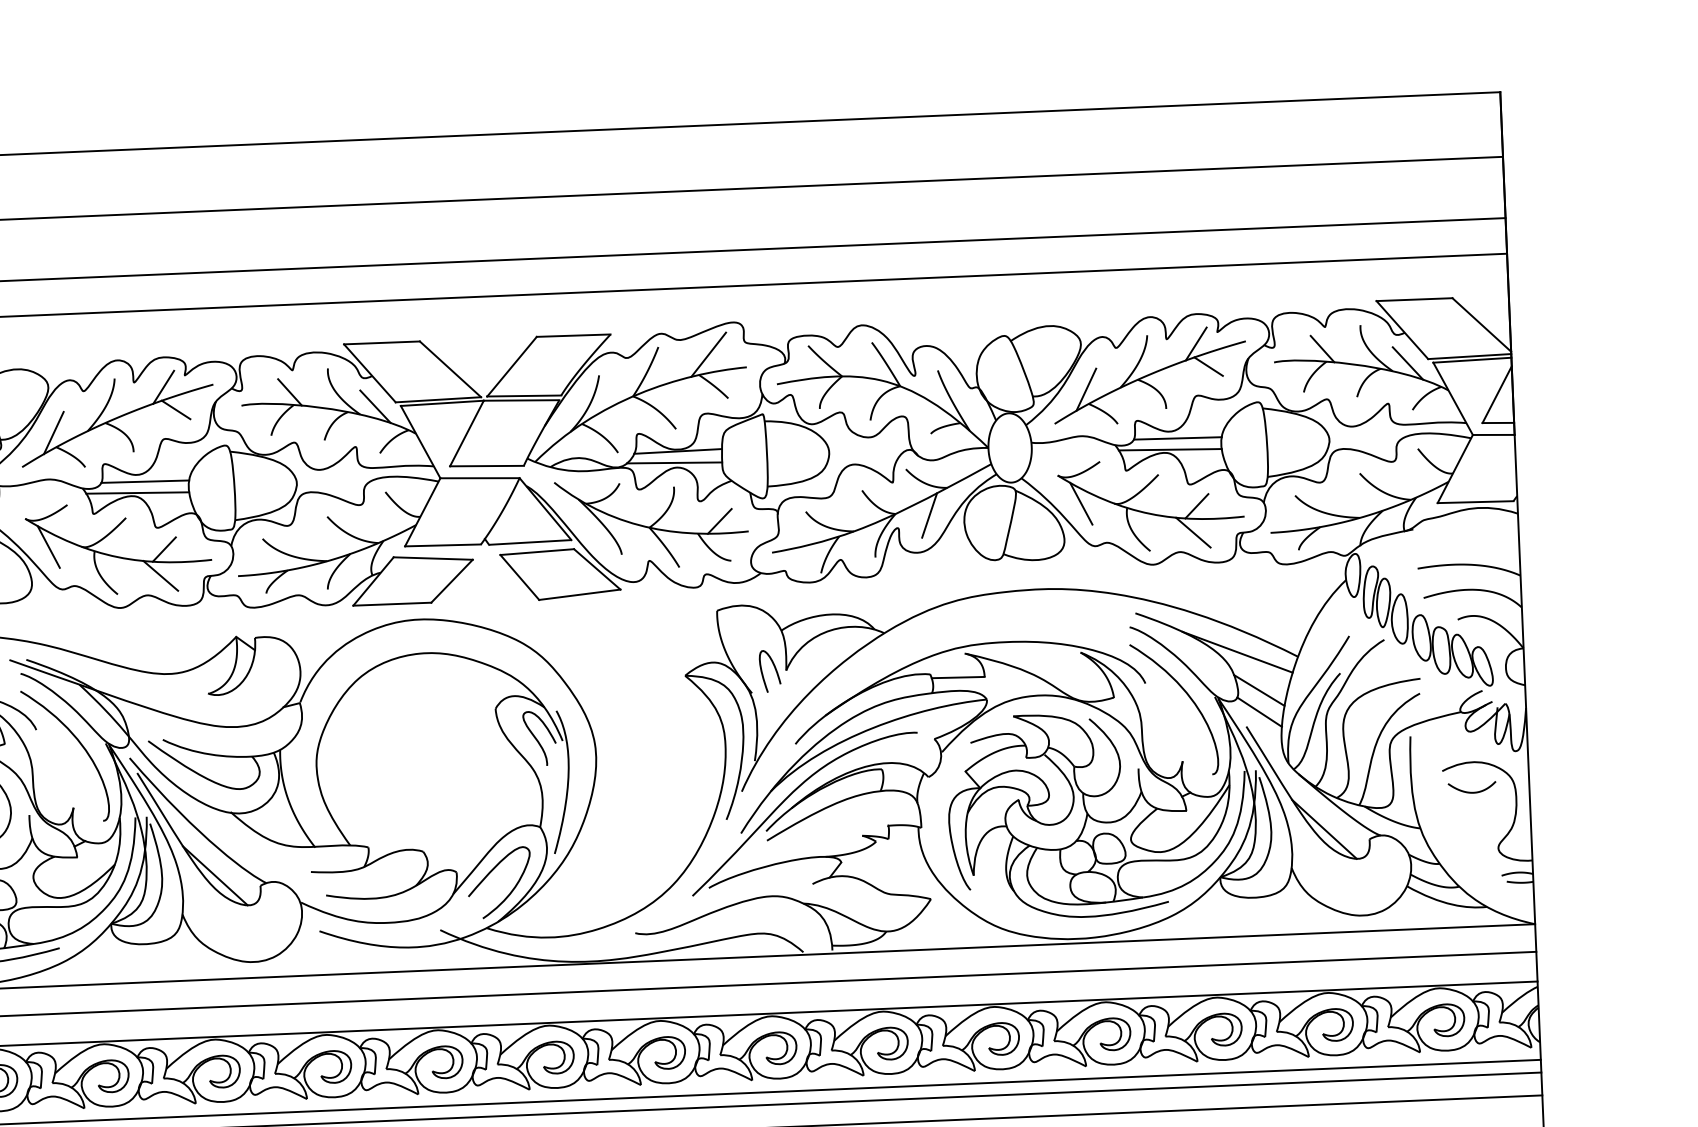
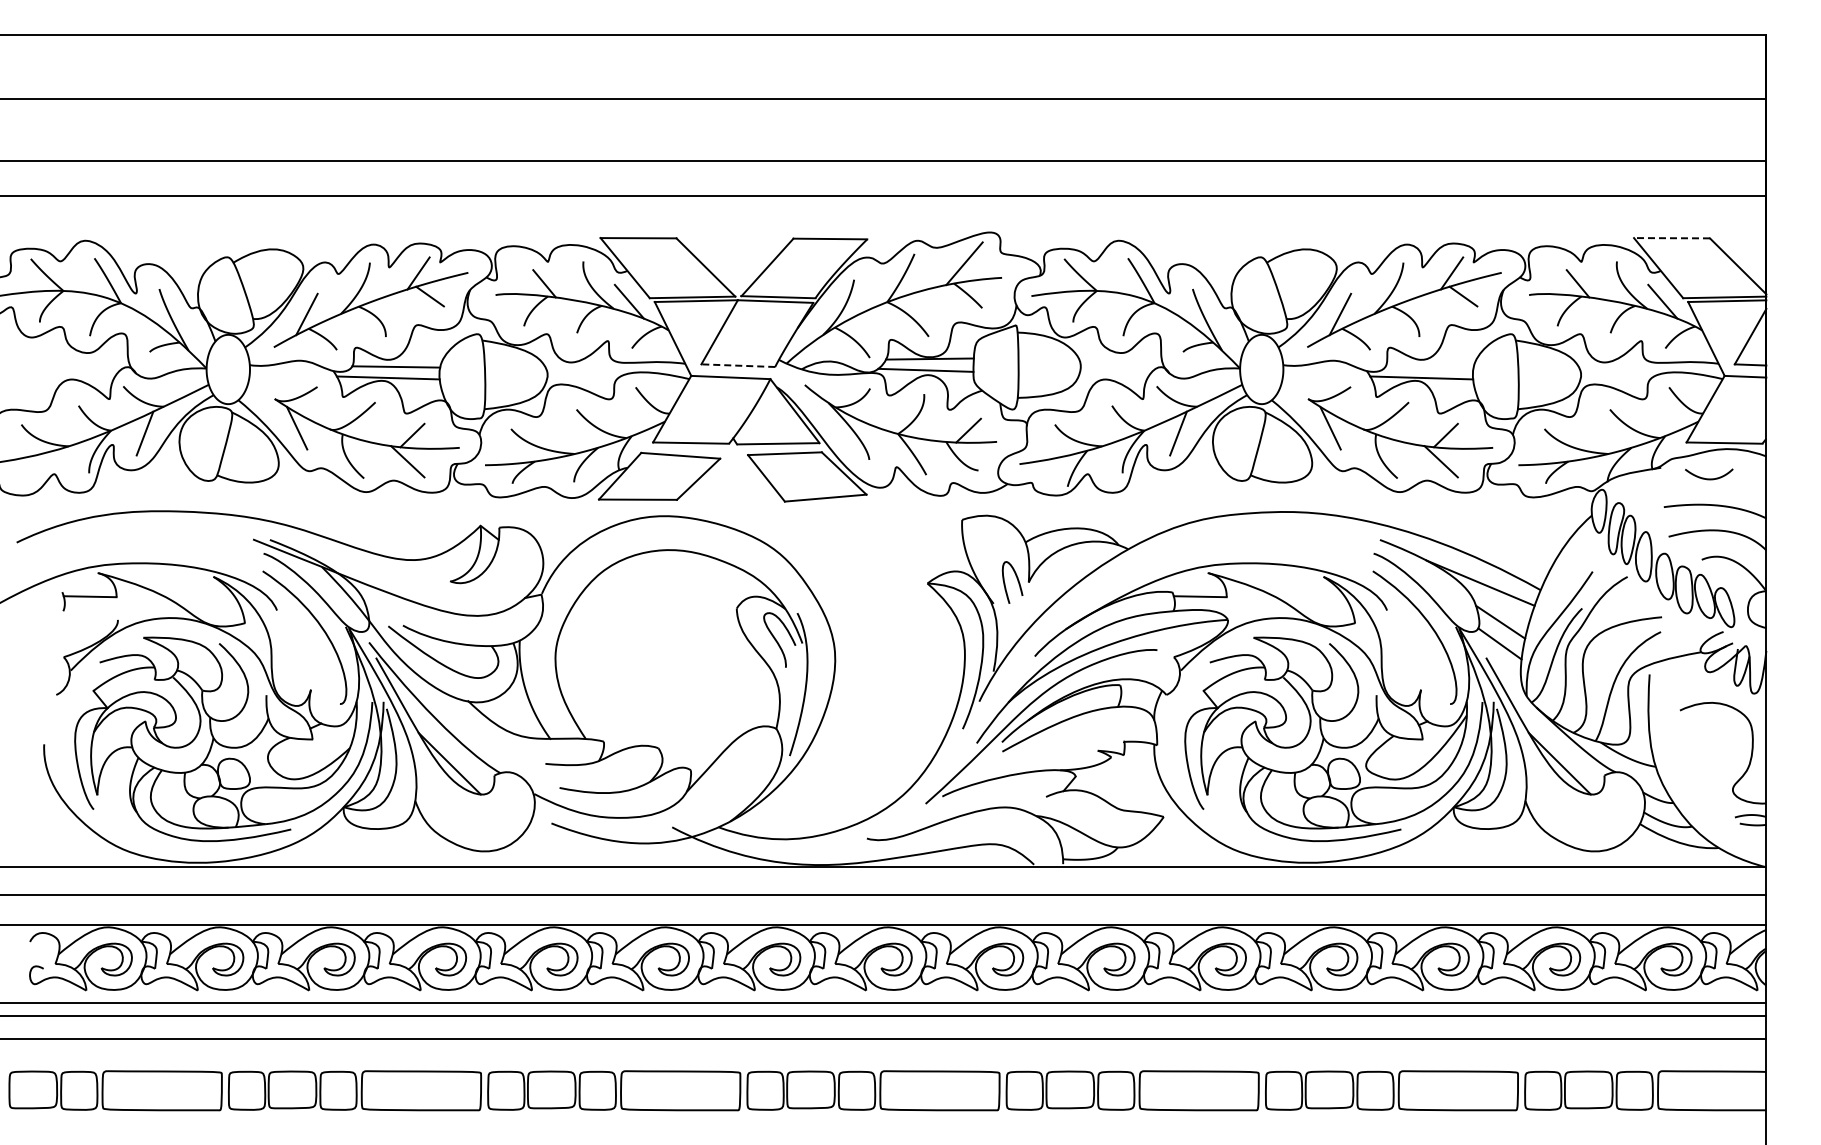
line: (1415, 299) -> (1672, 238), solid -> dashed
line: (1177, 437) -> (1429, 366), removed
line: (487, 465) -> (738, 365), solid -> dashed
curve: (1472, 791) -> (1709, 478), moved
curve: (491, 873) -> (725, 772), removed

